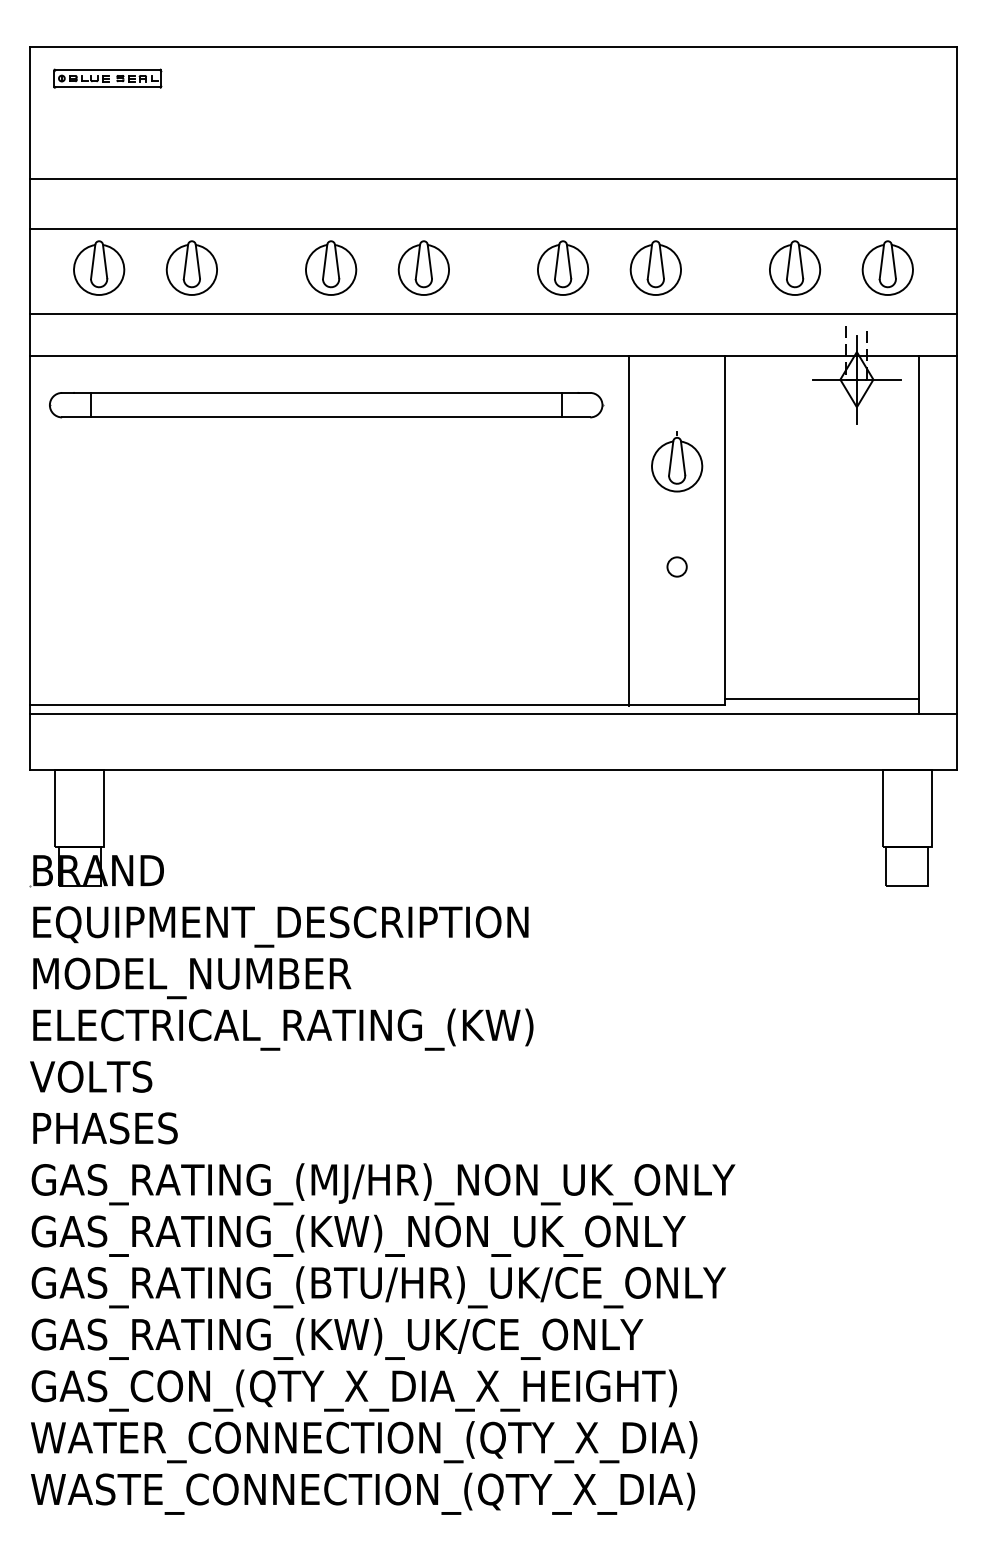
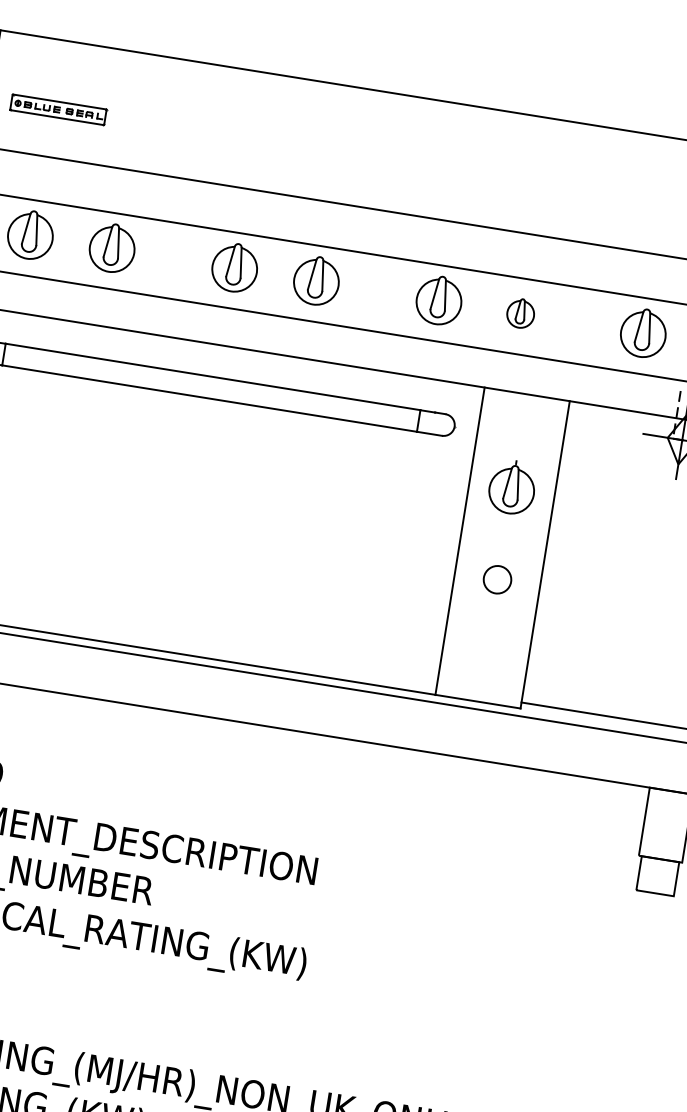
part: (107, 78) -> (58, 109), moved
part: (655, 267) -> (520, 312), size x0.6
circle: (676, 566) -> (497, 579), size x1.6

